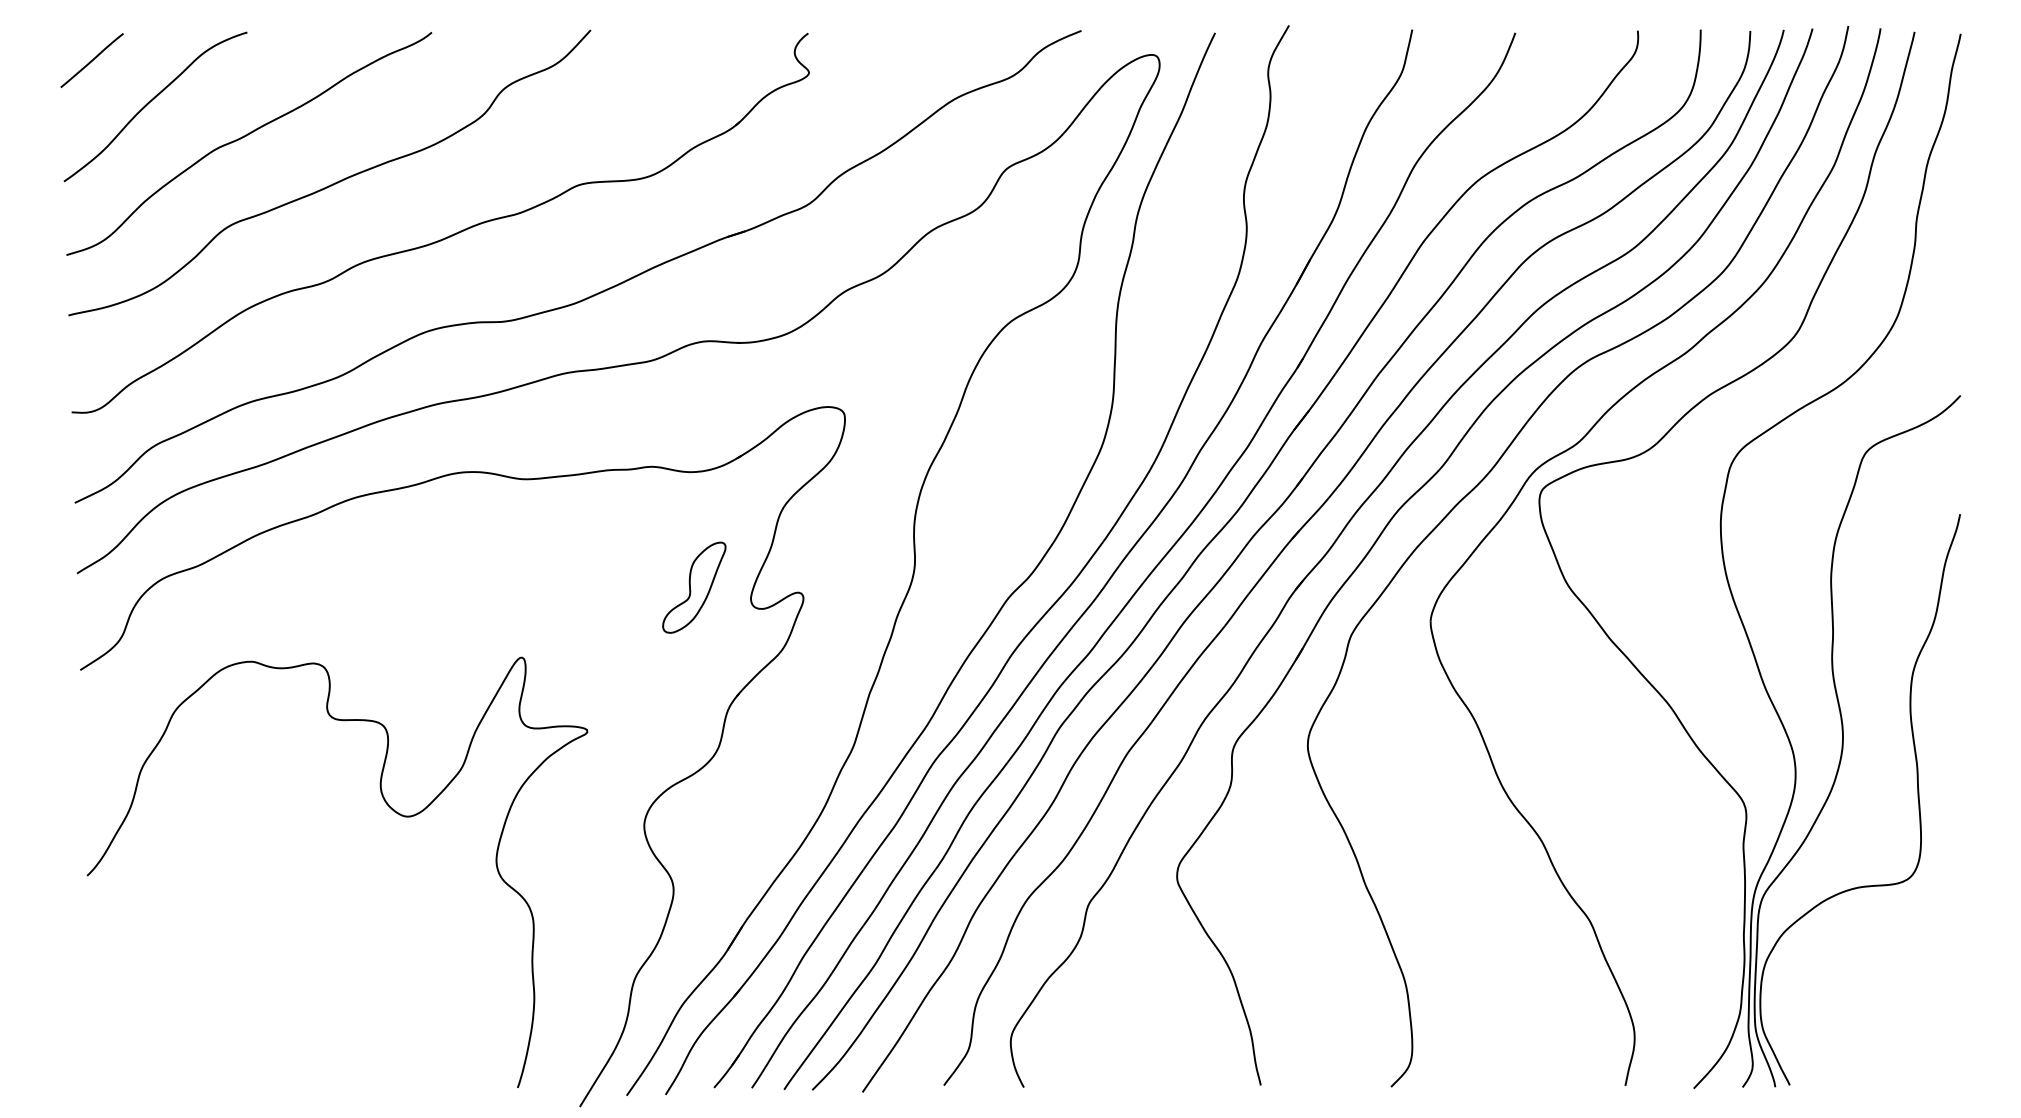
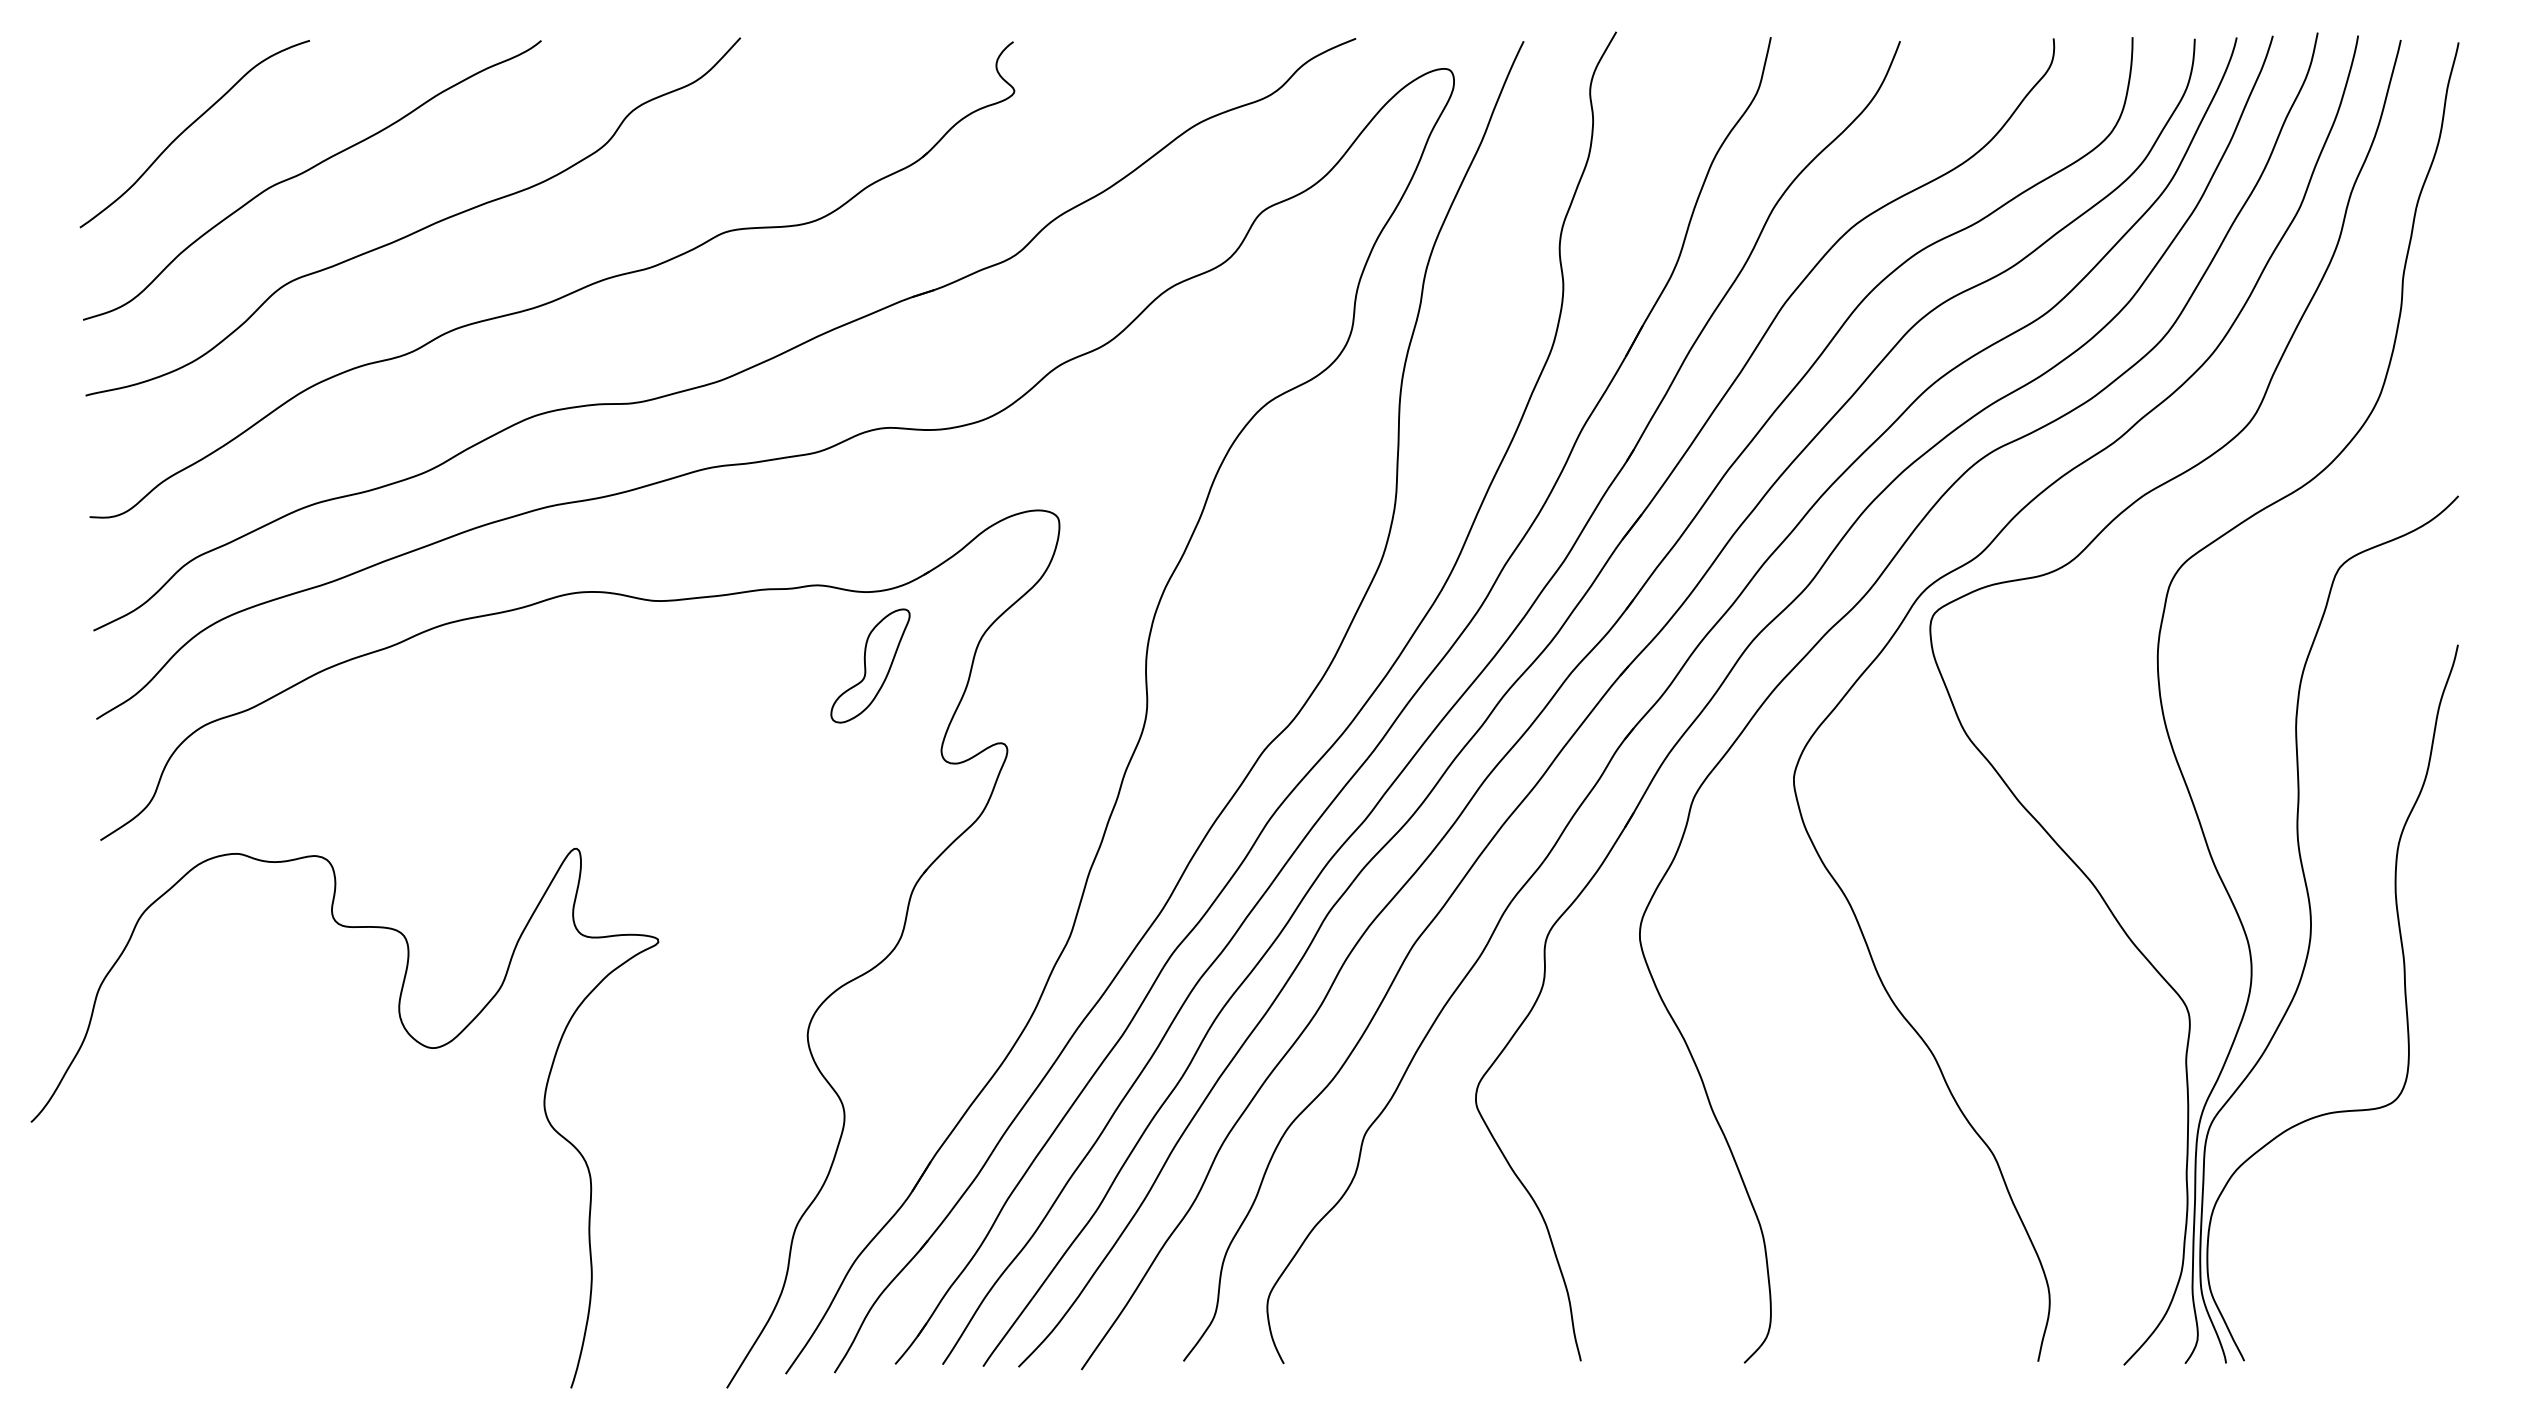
line: (91, 60) -> (114, 75), removed
part: (694, 587) -> (870, 665), moved
curve: (388, 807) -> (409, 1036), moved

